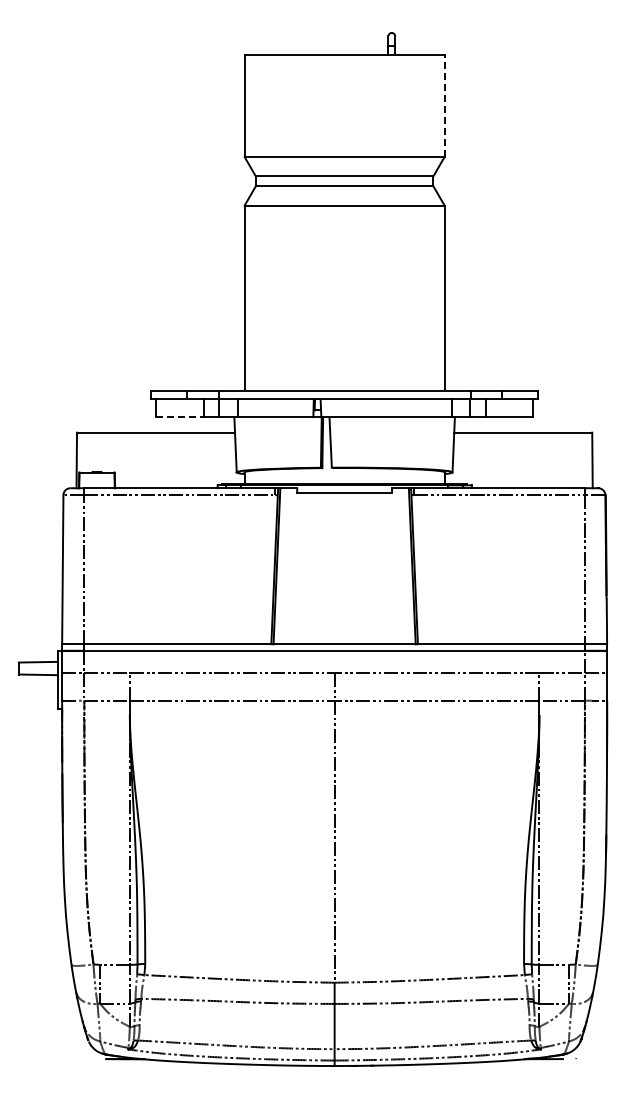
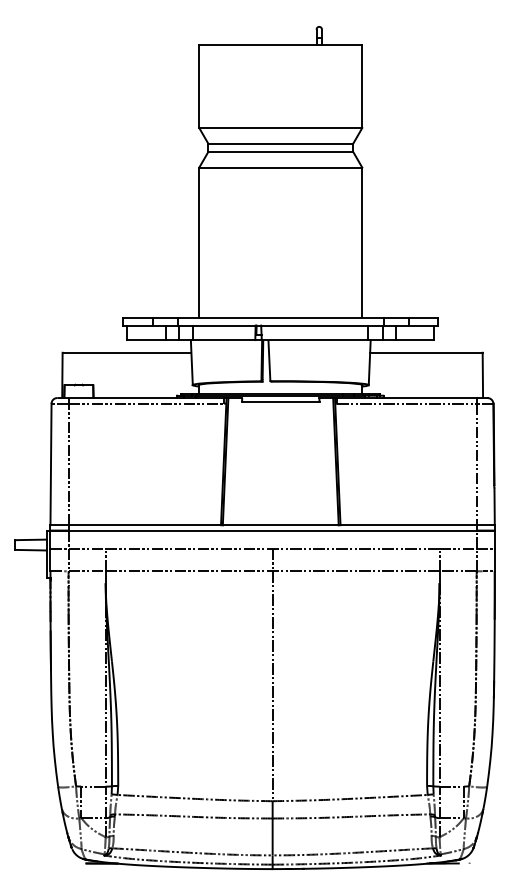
line: (444, 105) -> (362, 86), dashed -> solid
line: (179, 417) -> (146, 340), dashed -> solid

